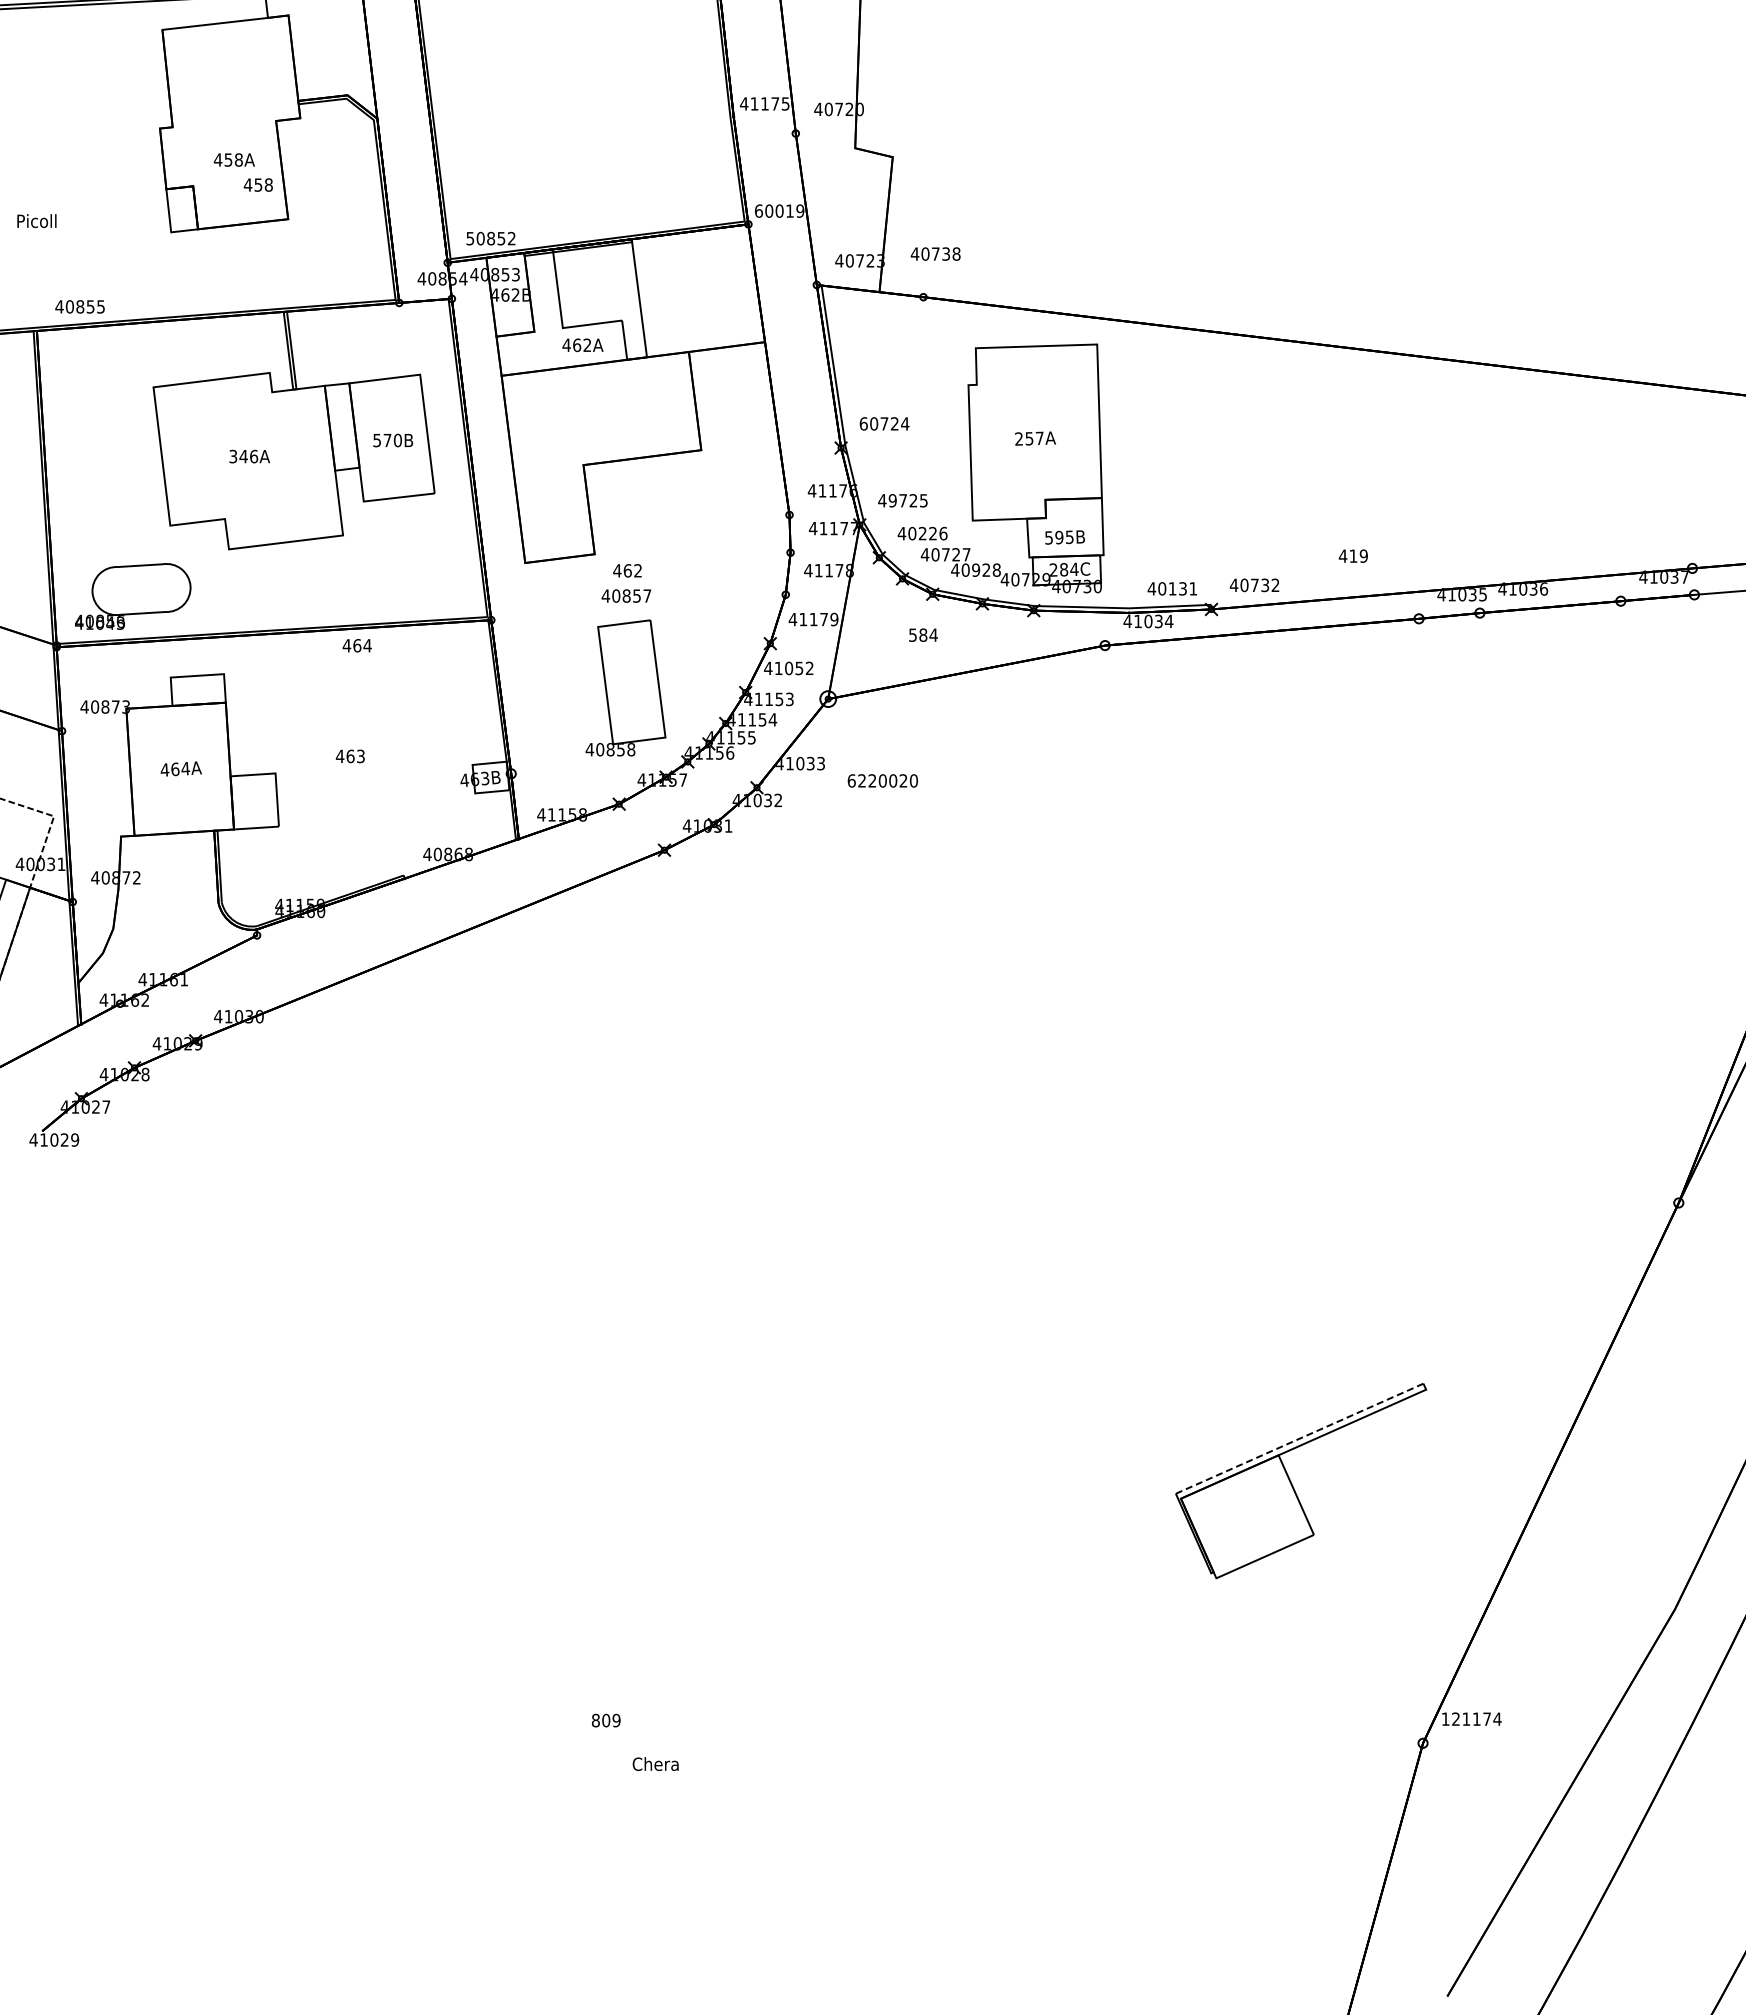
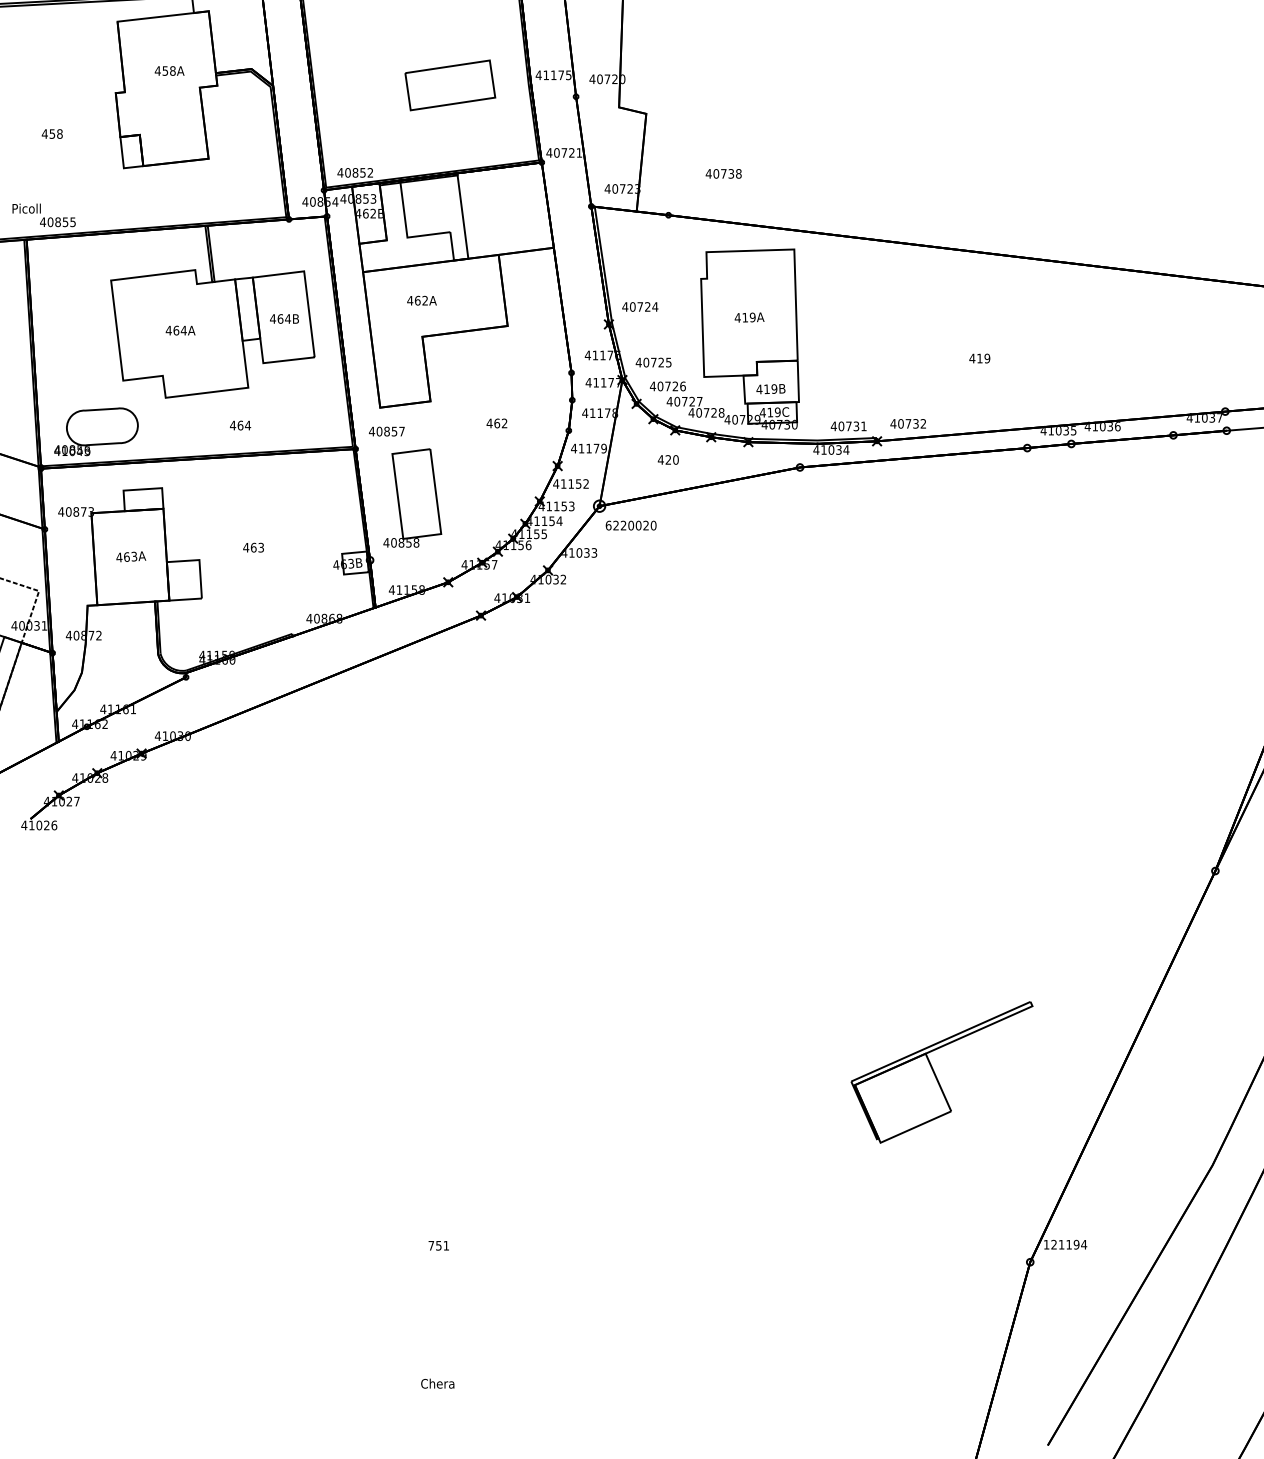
part: (622, 117) -> (450, 85), added
text: (233, 159) -> (169, 70), moved
text: (257, 184) -> (51, 133), moved
text: (779, 210) -> (564, 152), 60019 -> 40721
text: (36, 220) -> (26, 208), moved
text: (470, 238) -> (340, 172), 50852 -> 40852
text: (935, 253) -> (723, 173), moved
text: (582, 345) -> (421, 300), moved
text: (863, 423) -> (625, 306), 60724 -> 40724
text: (1028, 438) -> (744, 317), 257A -> 419A
text: (387, 440) -> (280, 318), 570B -> 464B
text: (243, 456) -> (176, 330), 346A -> 464A
text: (892, 500) -> (646, 362), 49725 -> 40725
text: (922, 533) -> (667, 386), 40226 -> 40726
text: (1058, 537) -> (766, 389), 595B -> 419B
text: (1352, 555) -> (979, 358), moved
text: (976, 569) -> (706, 412), 40928 -> 40728
text: (1063, 569) -> (769, 412), 284C -> 419C
text: (627, 570) -> (496, 423), moved
text: (1172, 588) -> (848, 426), 40131 -> 40731
text: (626, 595) -> (386, 431), moved
text: (922, 634) -> (667, 459), 584 -> 420
text: (356, 645) -> (239, 425), moved
text: (789, 668) -> (571, 484), 41052 -> 41152
part: (625, 687) -> (412, 497), moved
text: (185, 768) -> (134, 556), 464A -> 463A
text: (882, 780) -> (630, 525), moved
text: (75, 1139) -> (54, 825), 41029 -> 41026
line: (1300, 1438) -> (941, 1041), dashed -> solid
text: (1487, 1718) -> (1076, 1244), 121174 -> 121194
text: (605, 1720) -> (438, 1245), 809 -> 751
text: (655, 1763) -> (437, 1383), moved

